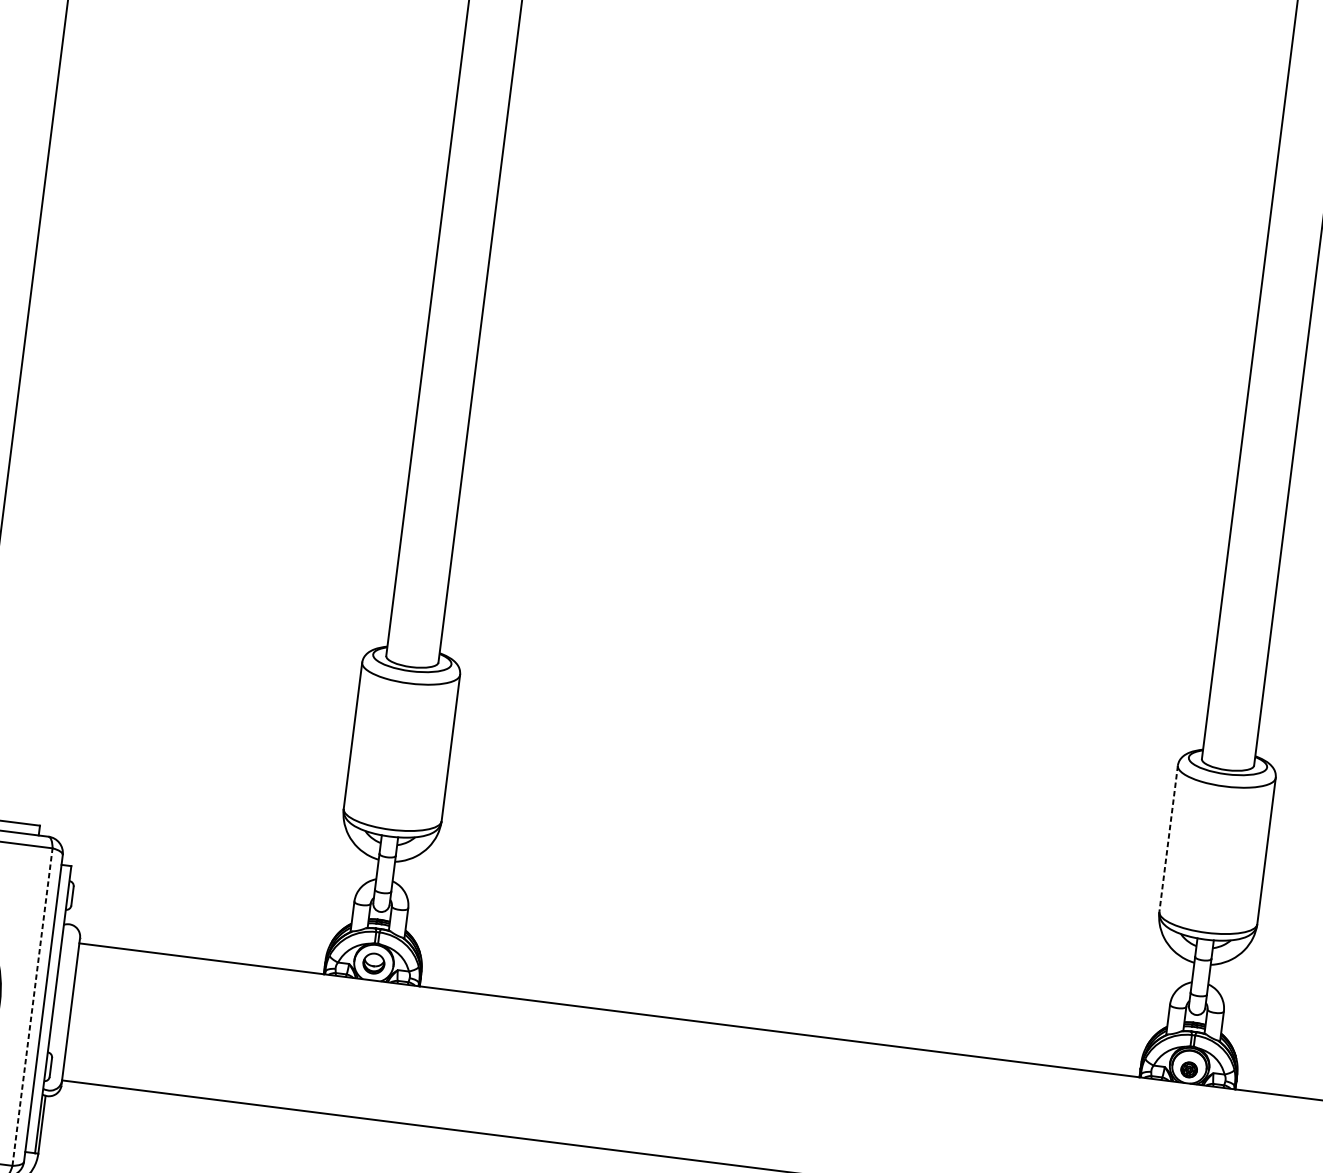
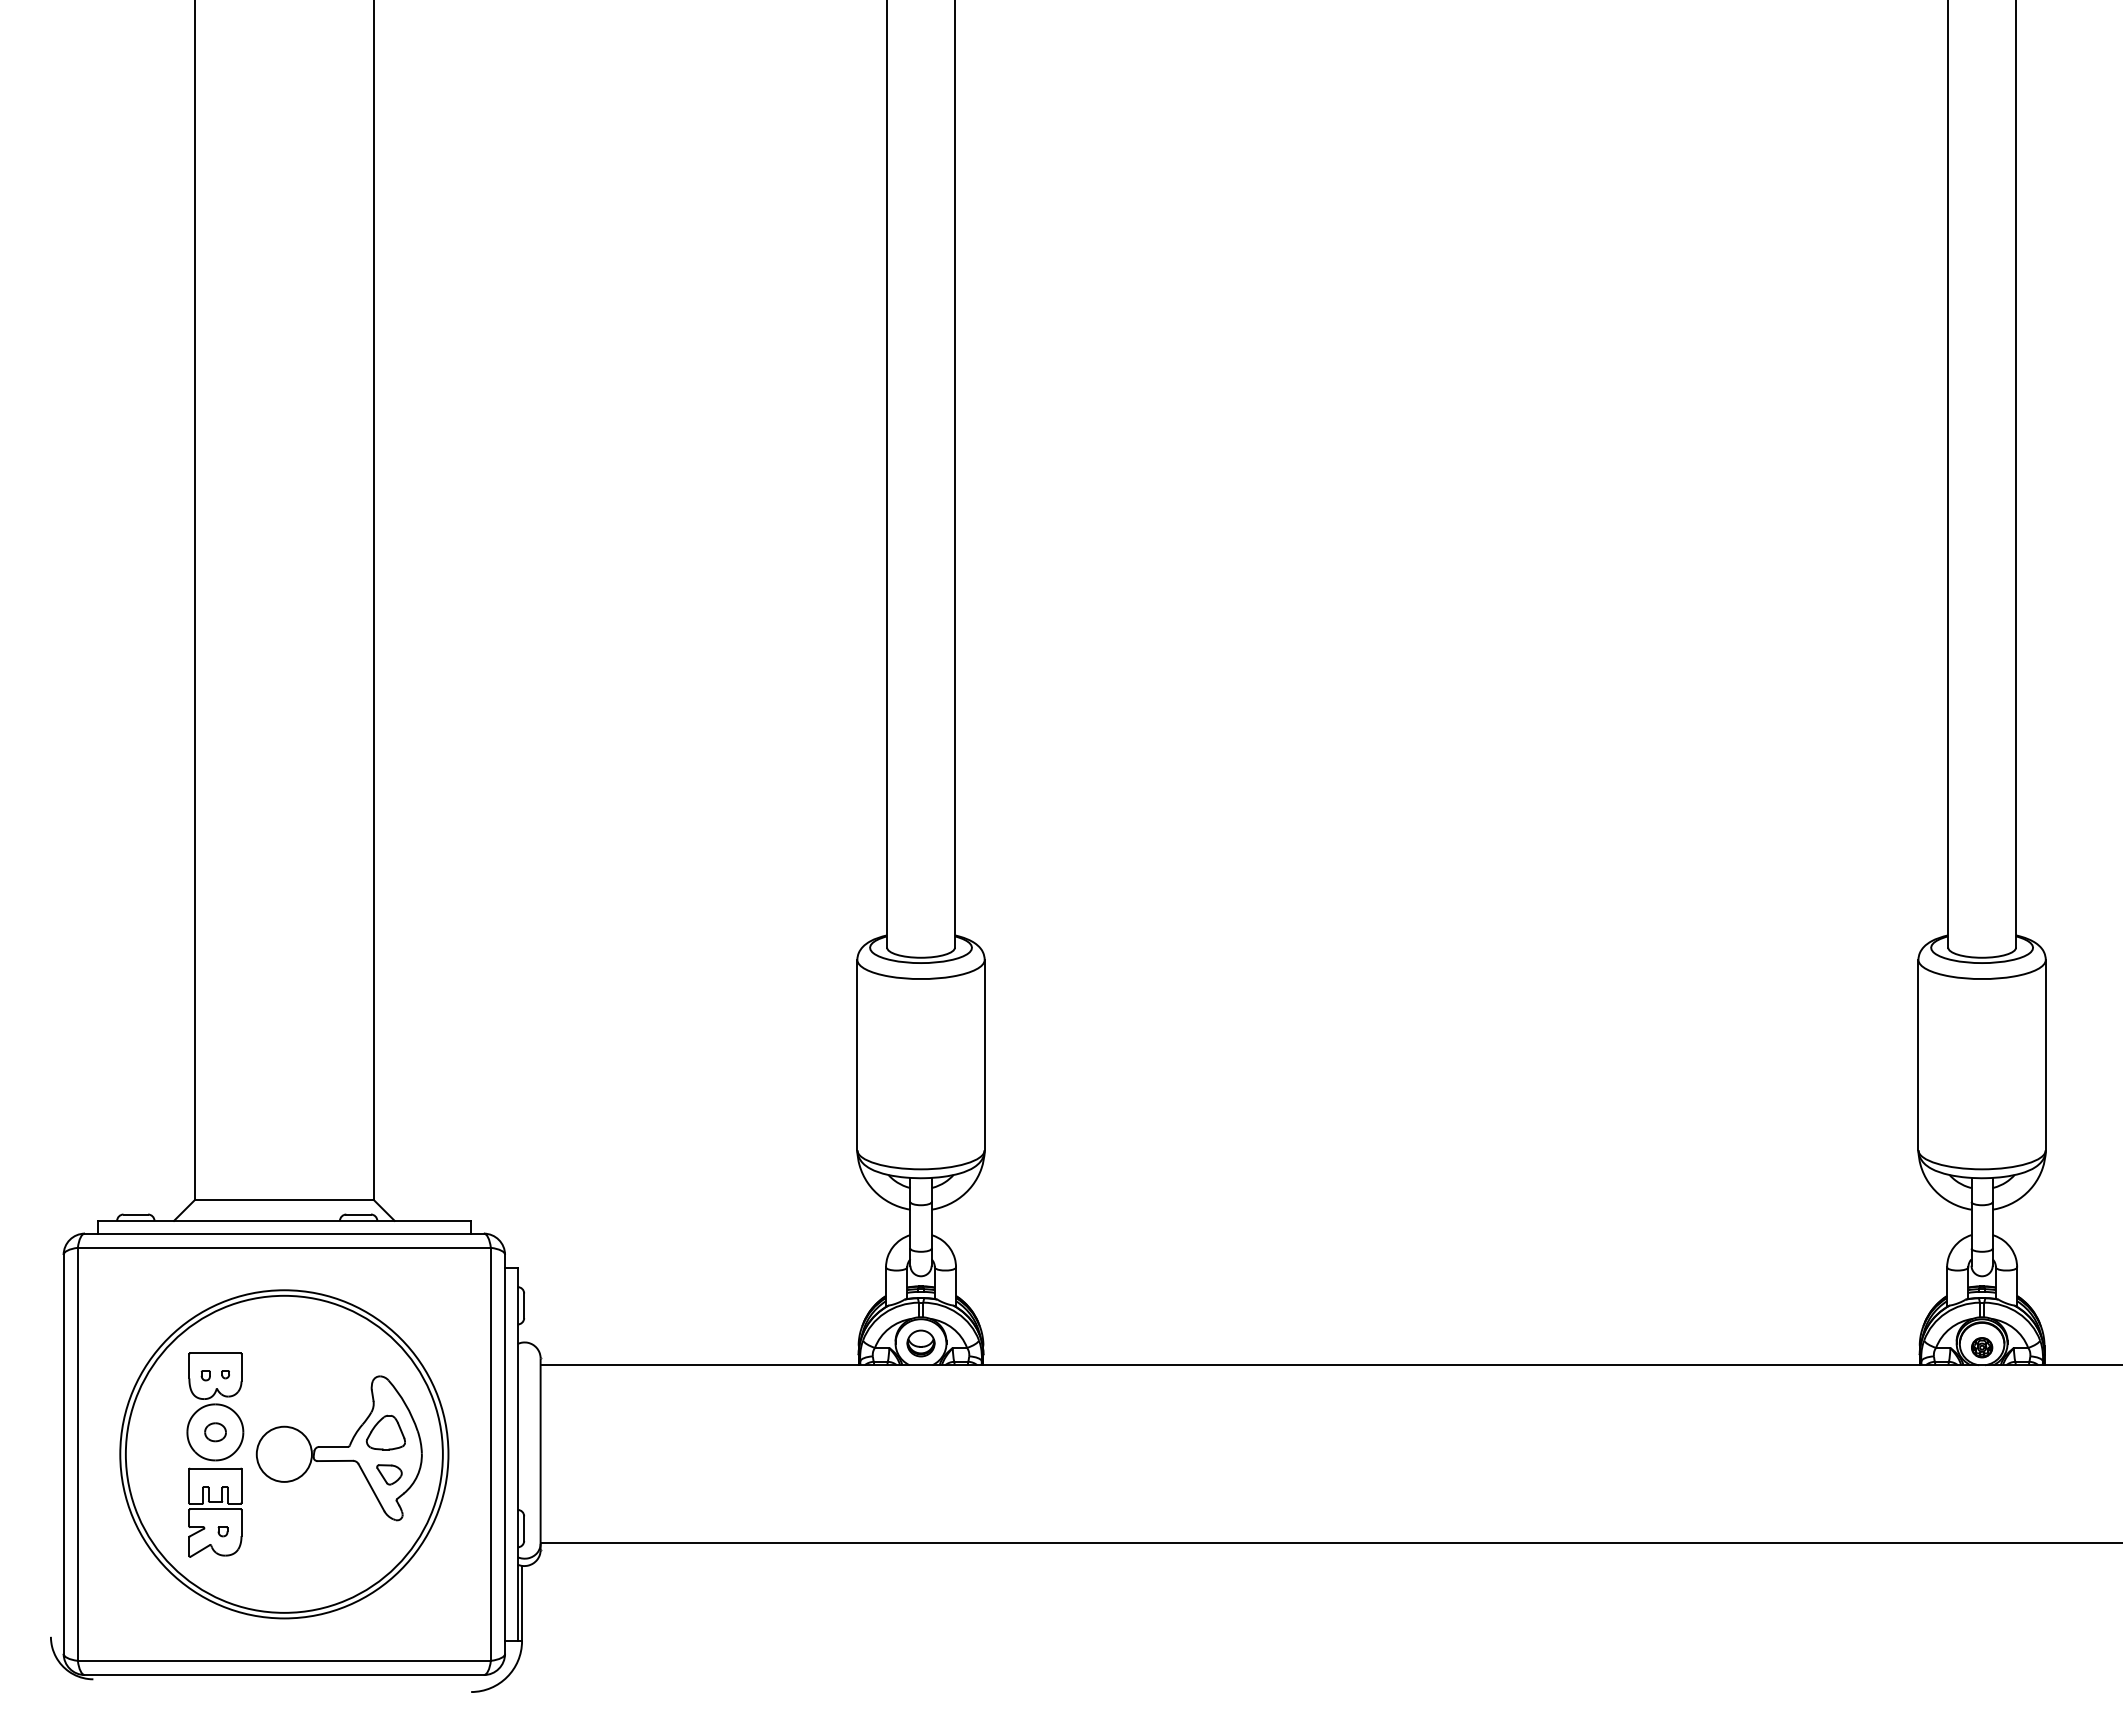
line: (1168, 839) -> (1918, 1055), dashed -> solid
line: (32, 1007) -> (490, 1454), dashed -> solid

